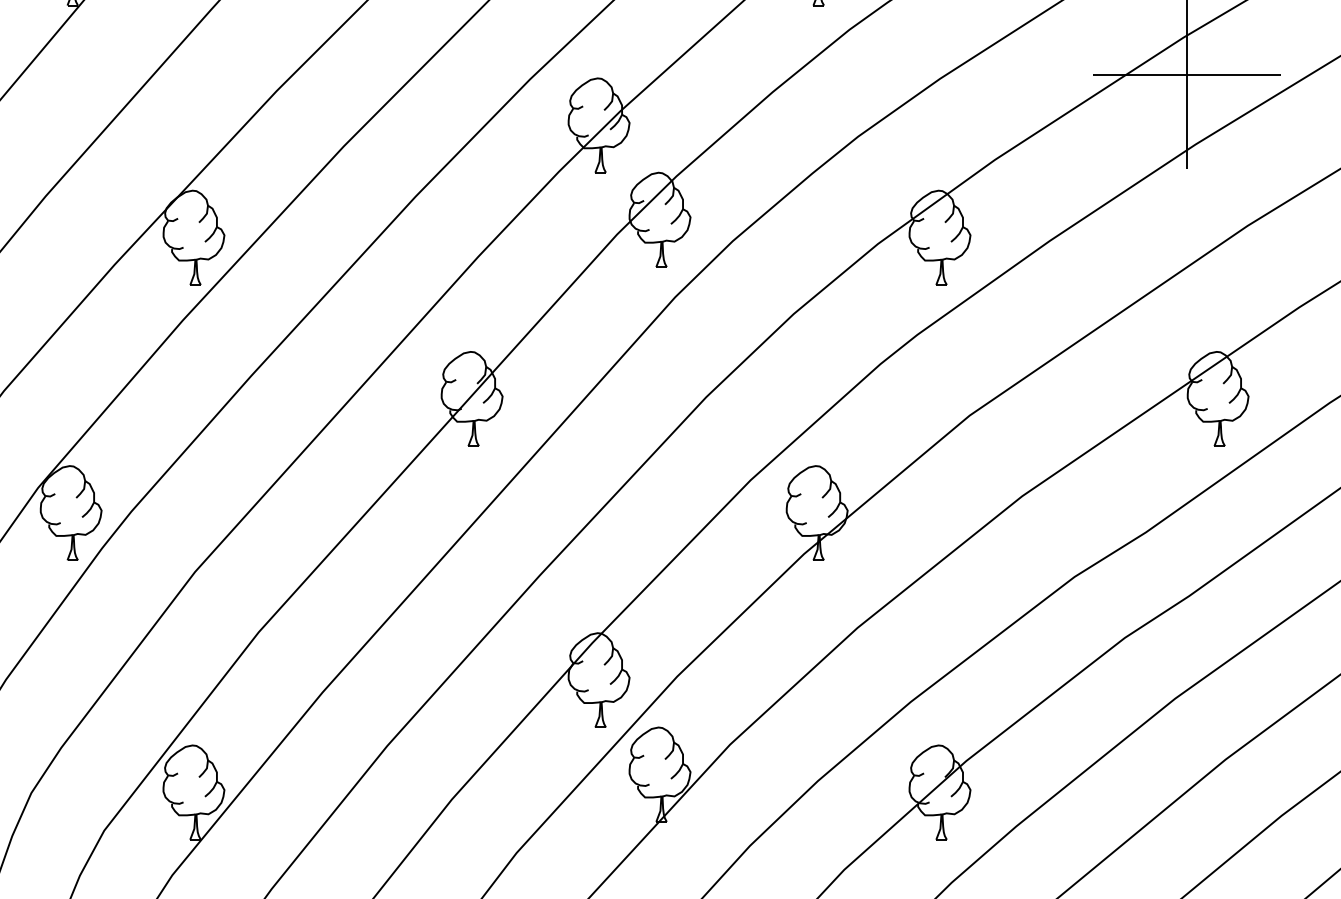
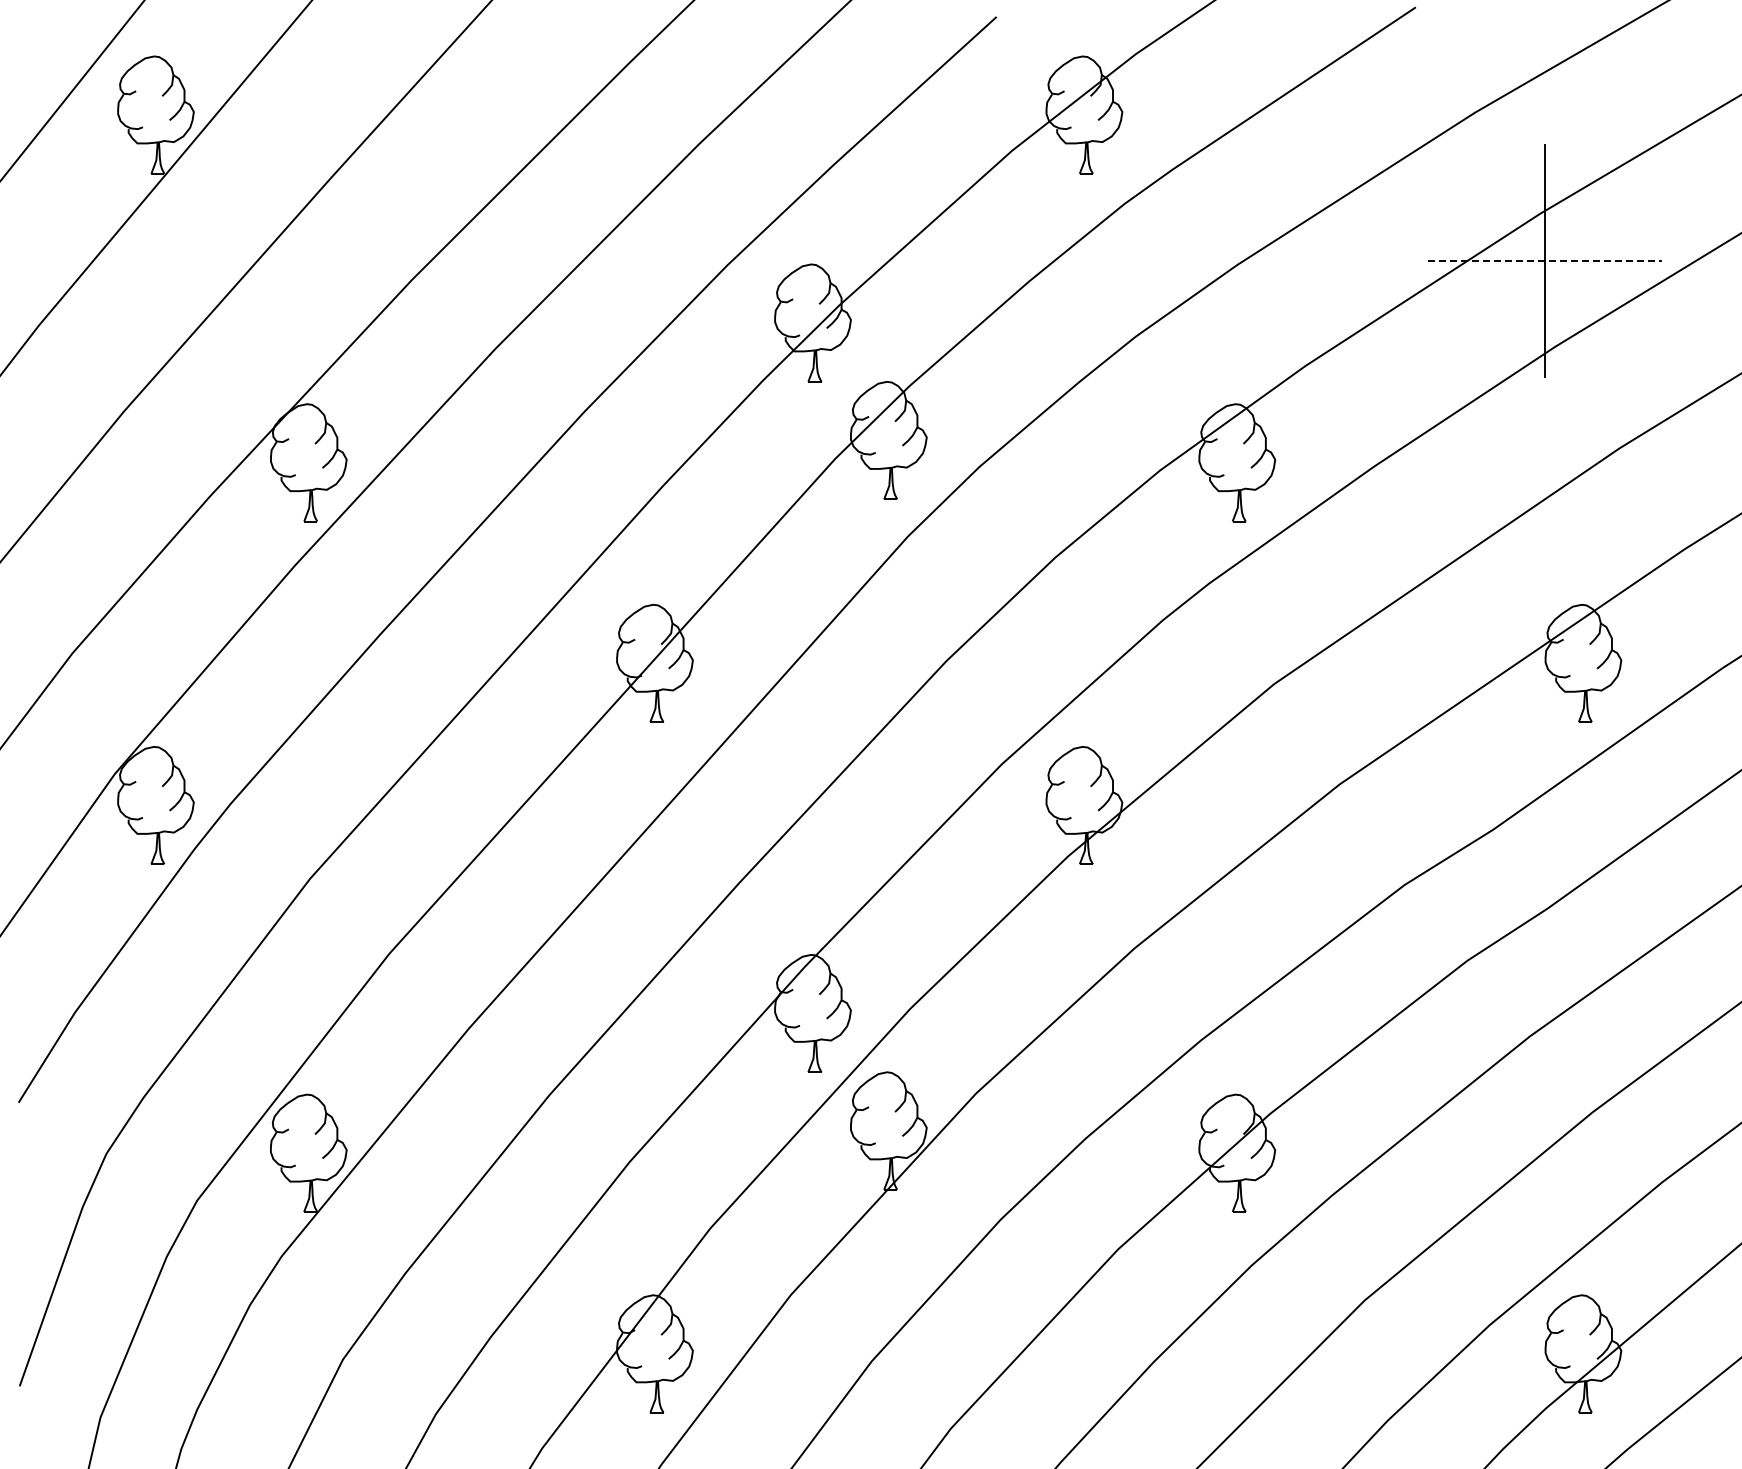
line: (1187, 75) -> (1545, 260), solid -> dashed

